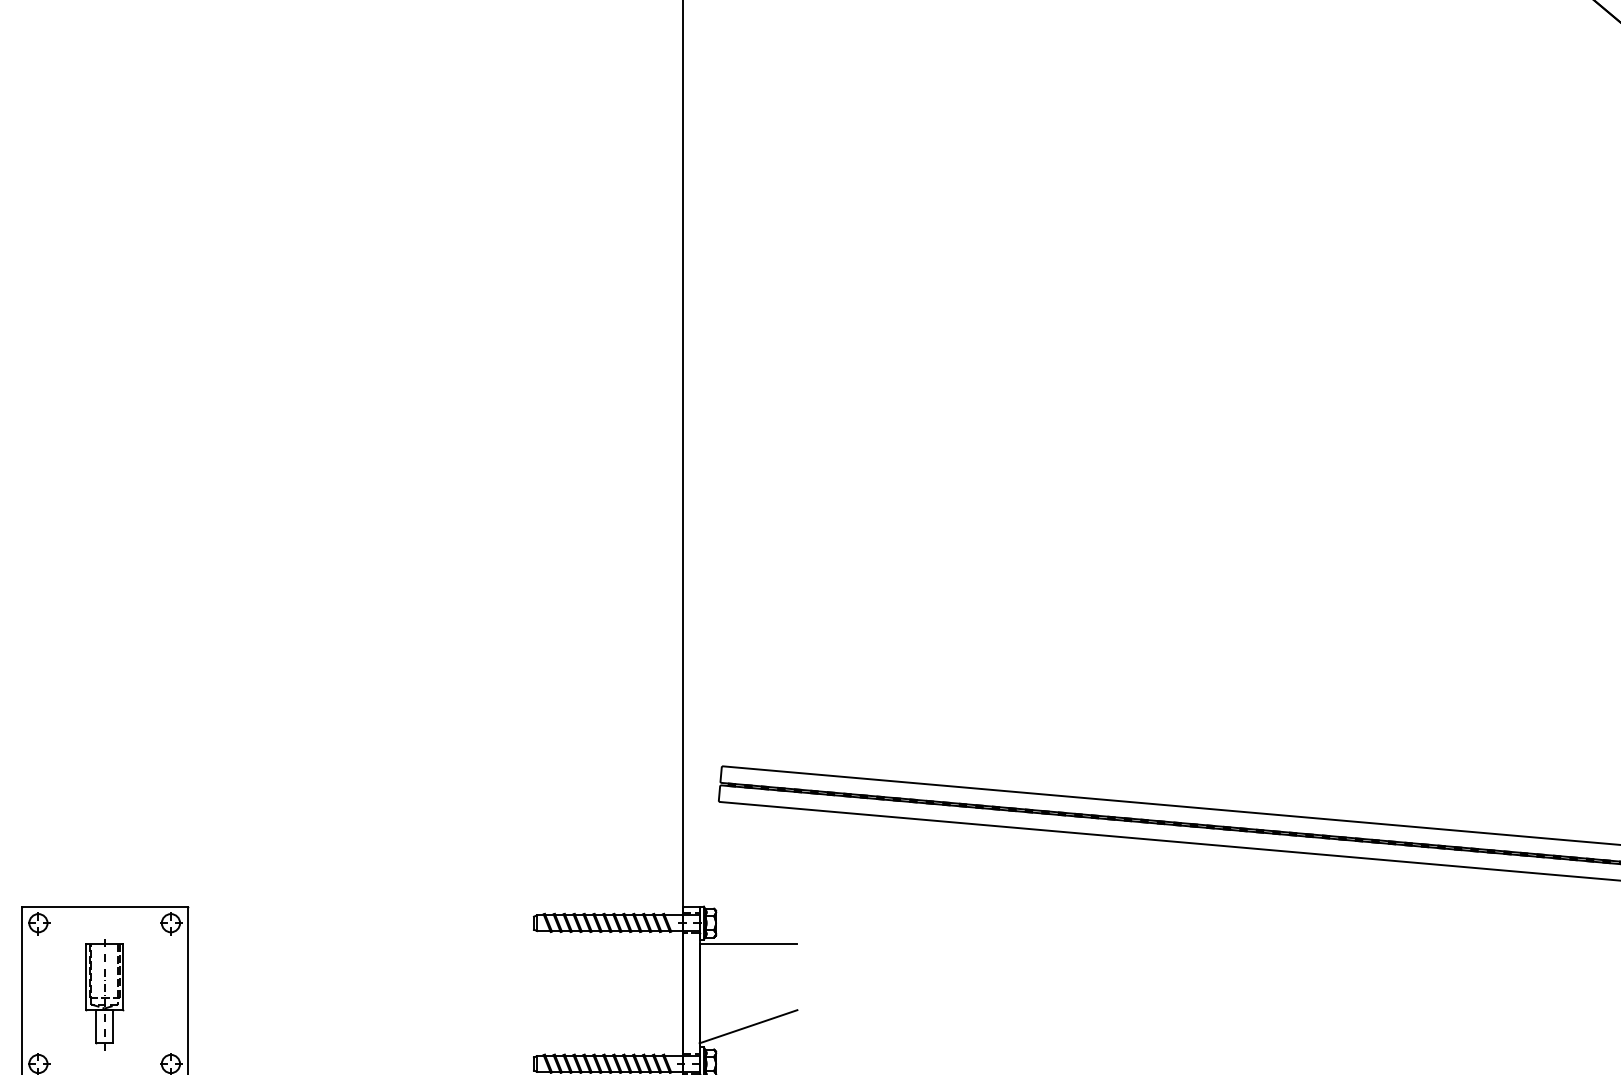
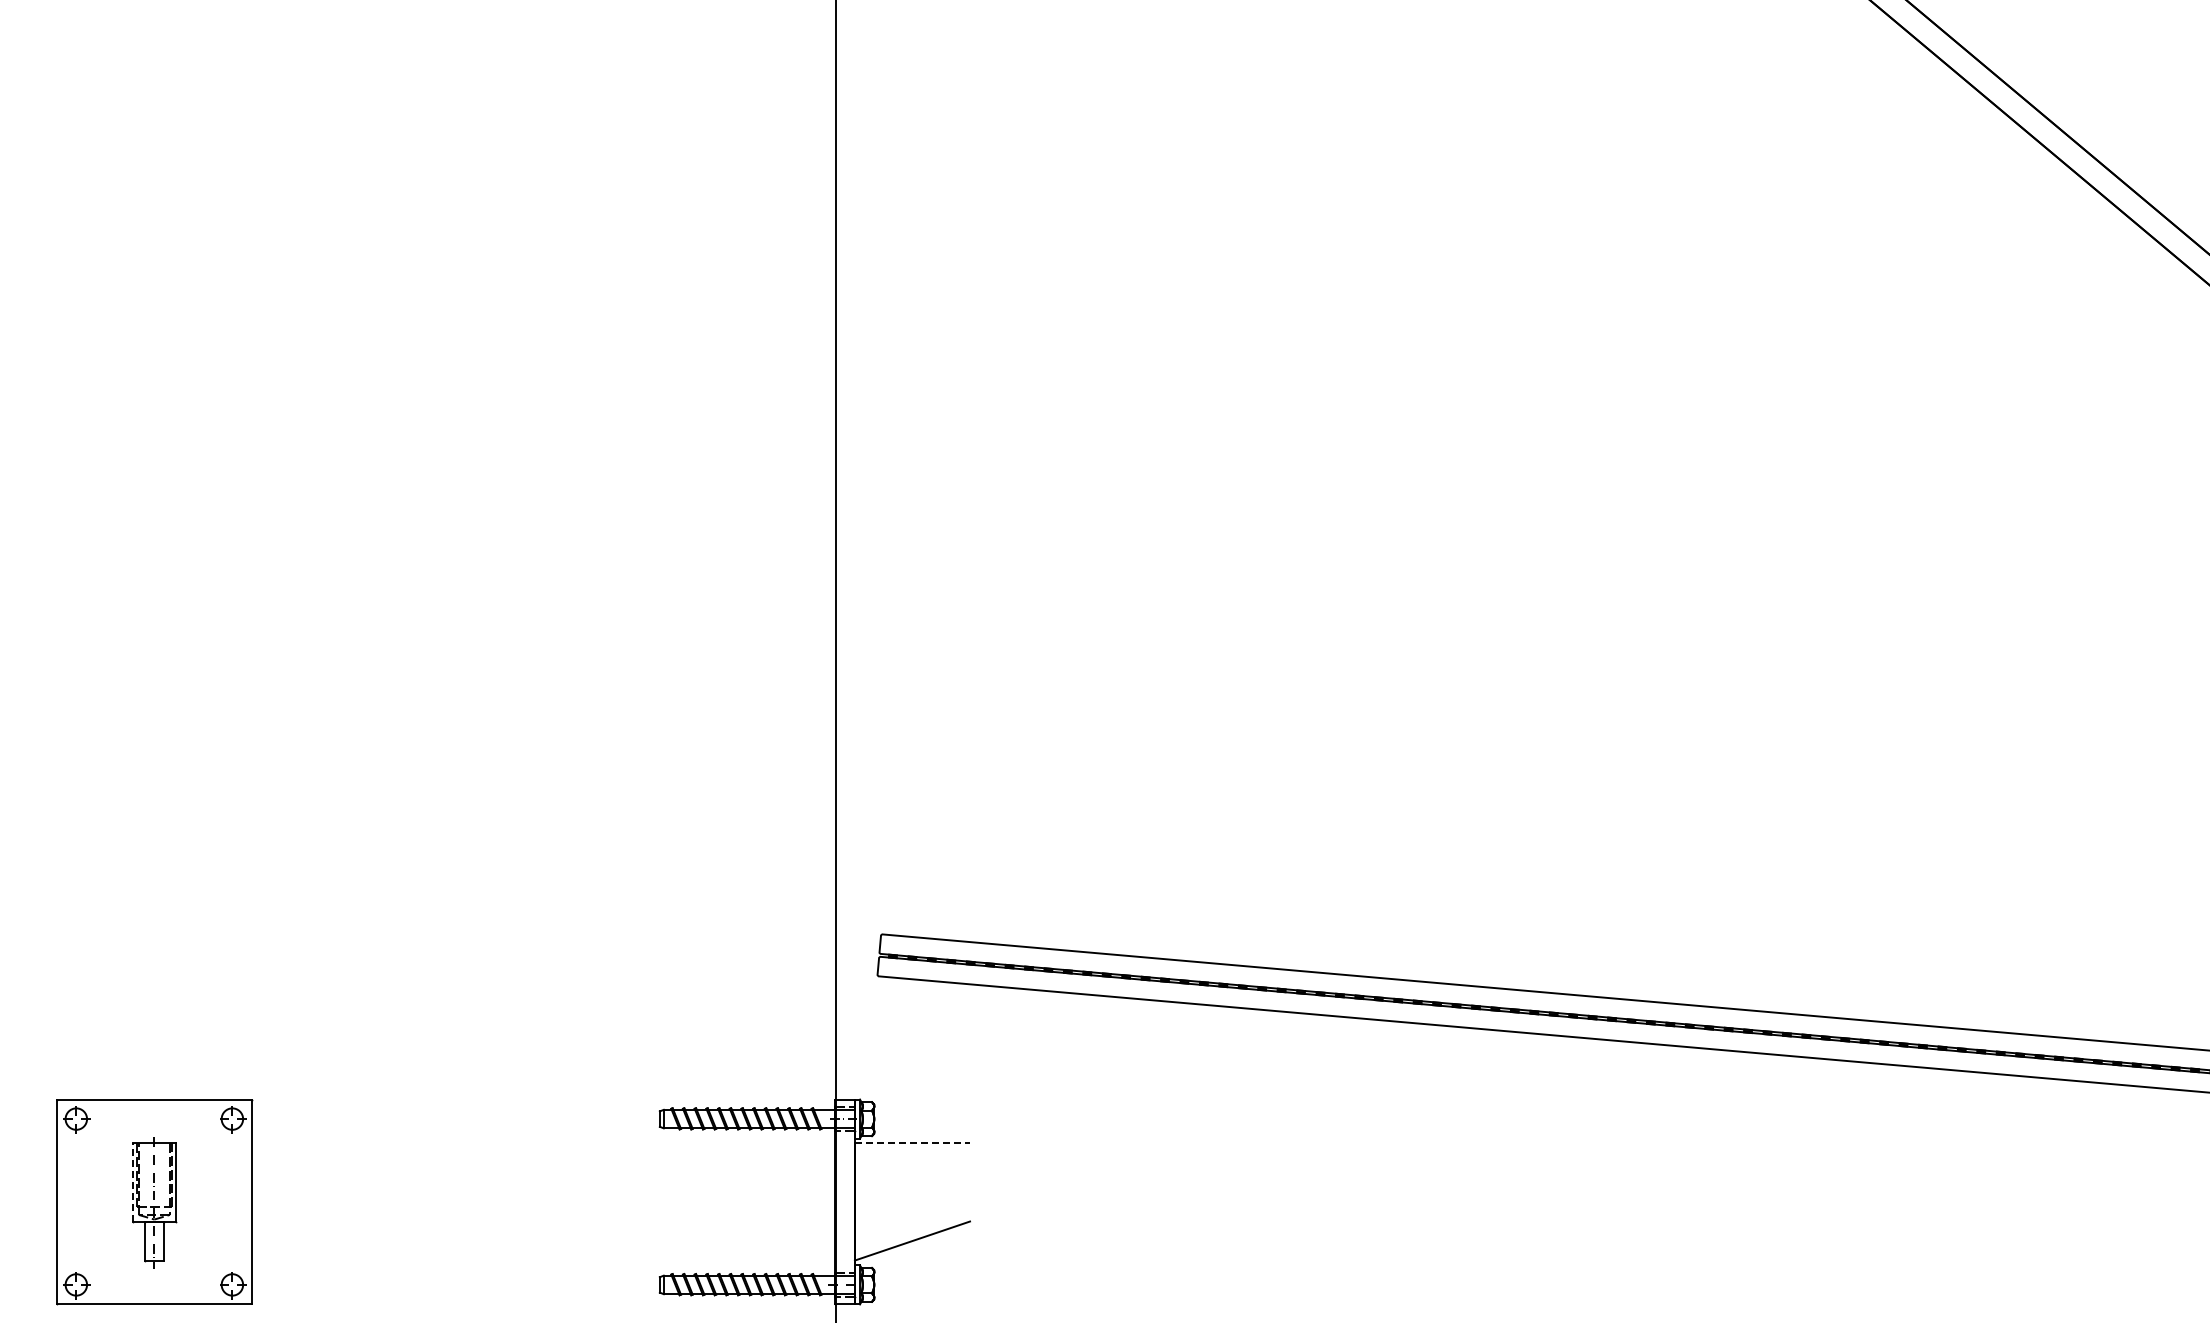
line: (748, 943) -> (912, 1143), solid -> dashed
line: (86, 977) -> (132, 1182), solid -> dashed

